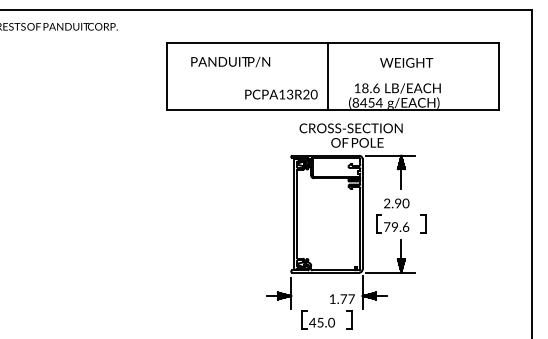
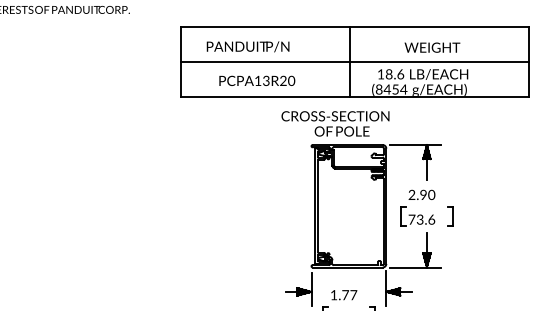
line: (332, 76) -> (354, 61), added
text: (281, 94) -> (257, 80), moved
text: (350, 135) -> (334, 123), moved
text: (394, 227) -> (419, 220), 79.6 -> 73.6
text: (342, 298) -> (344, 294), moved

